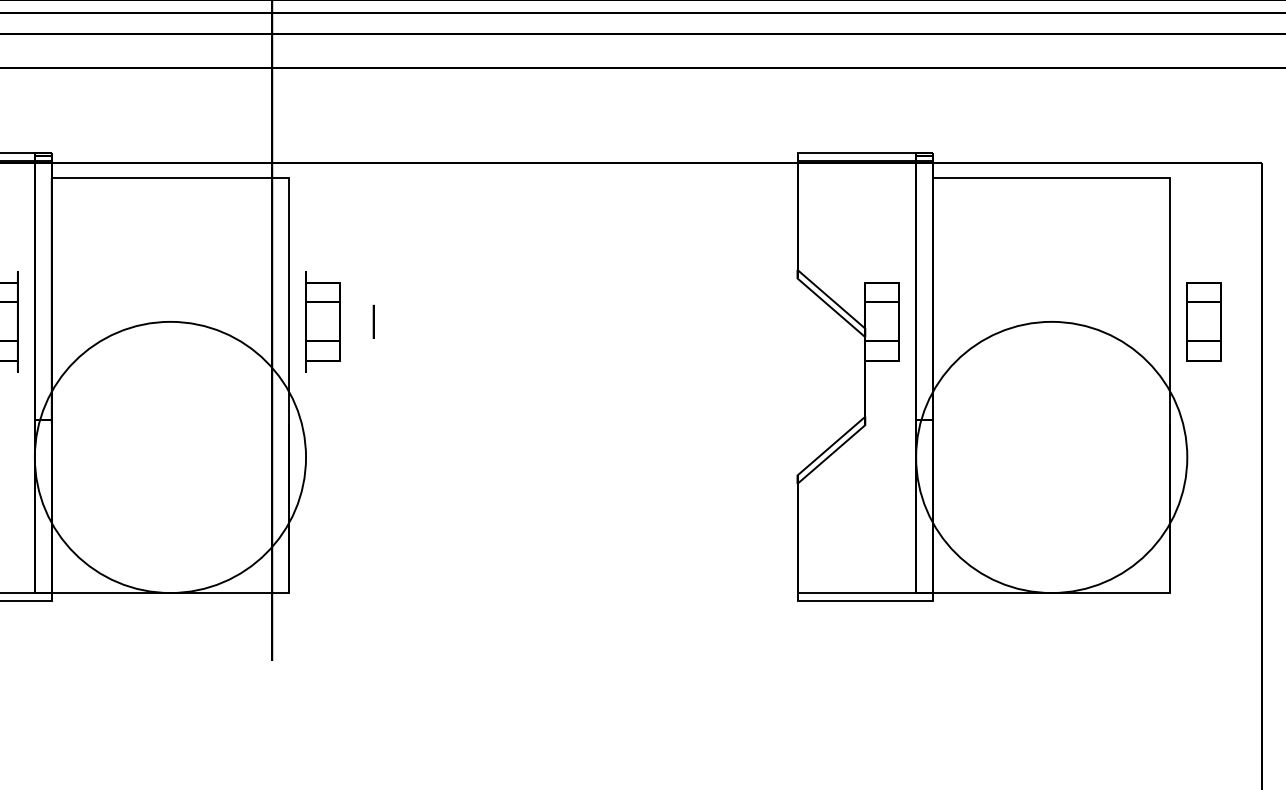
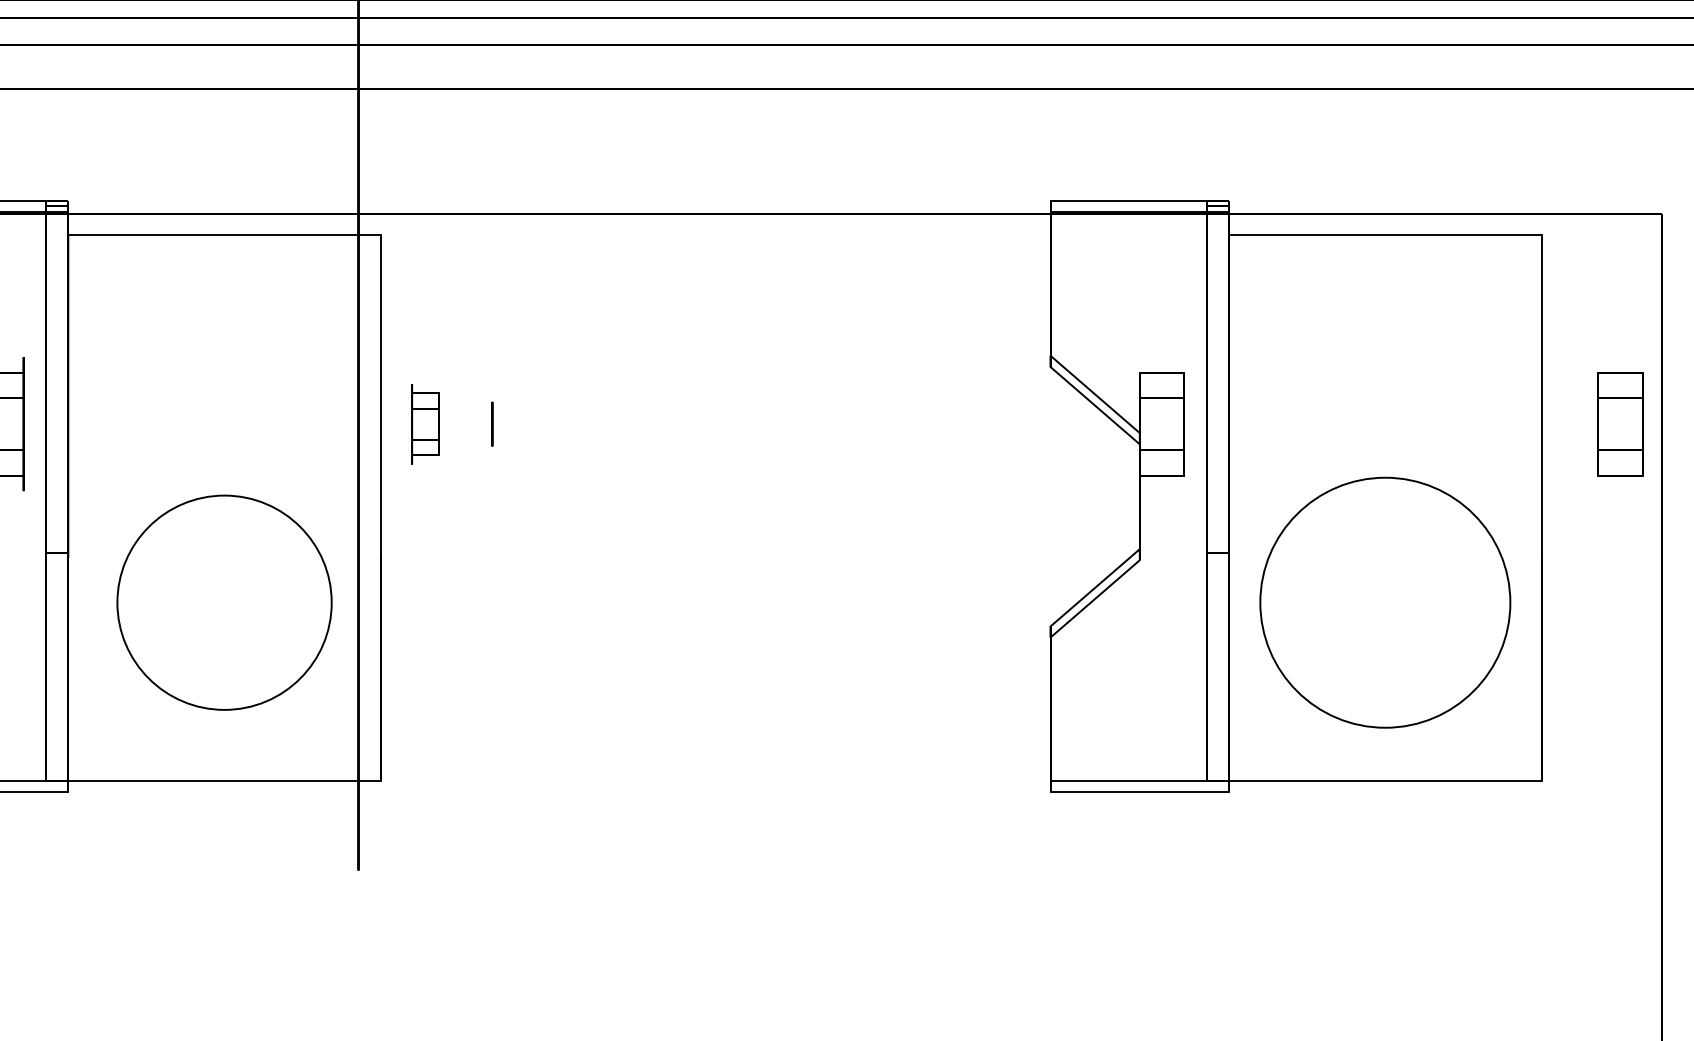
part: (322, 322) -> (425, 424), size x0.6
part: (1204, 322) -> (1620, 424), moved
circle: (170, 457) -> (224, 602), size x0.6
circle: (1051, 457) -> (1384, 602), size x0.7

